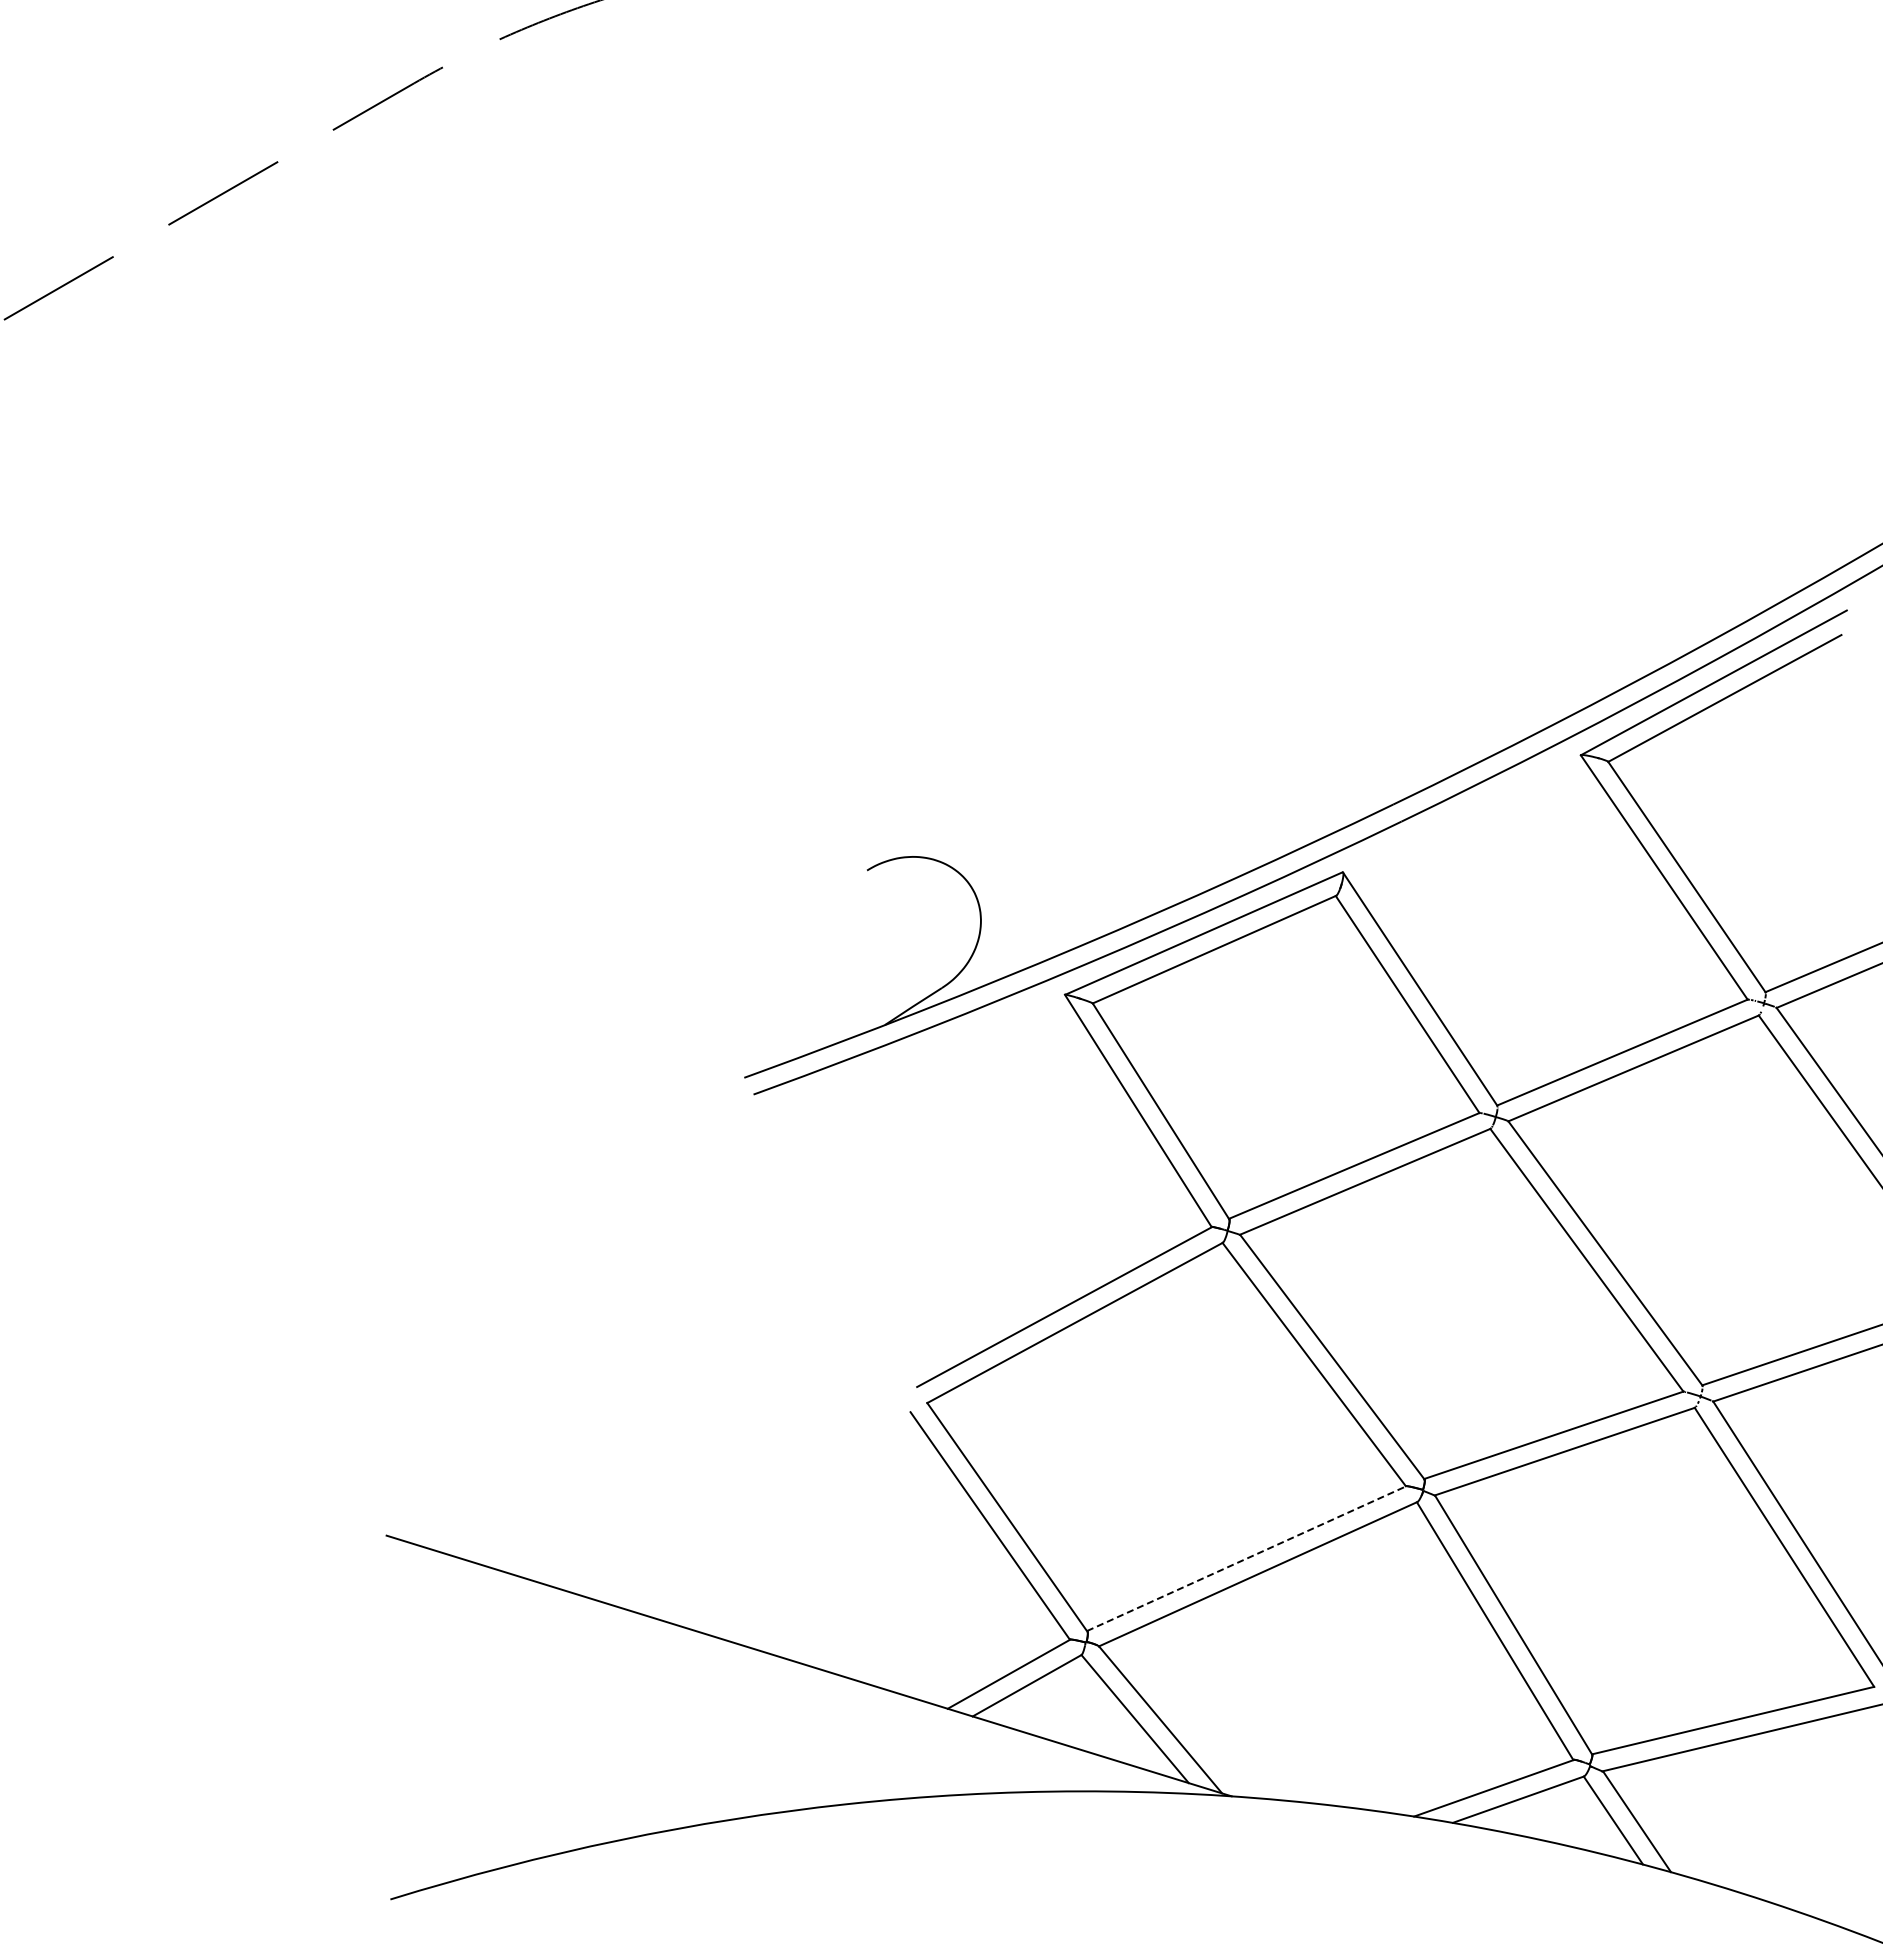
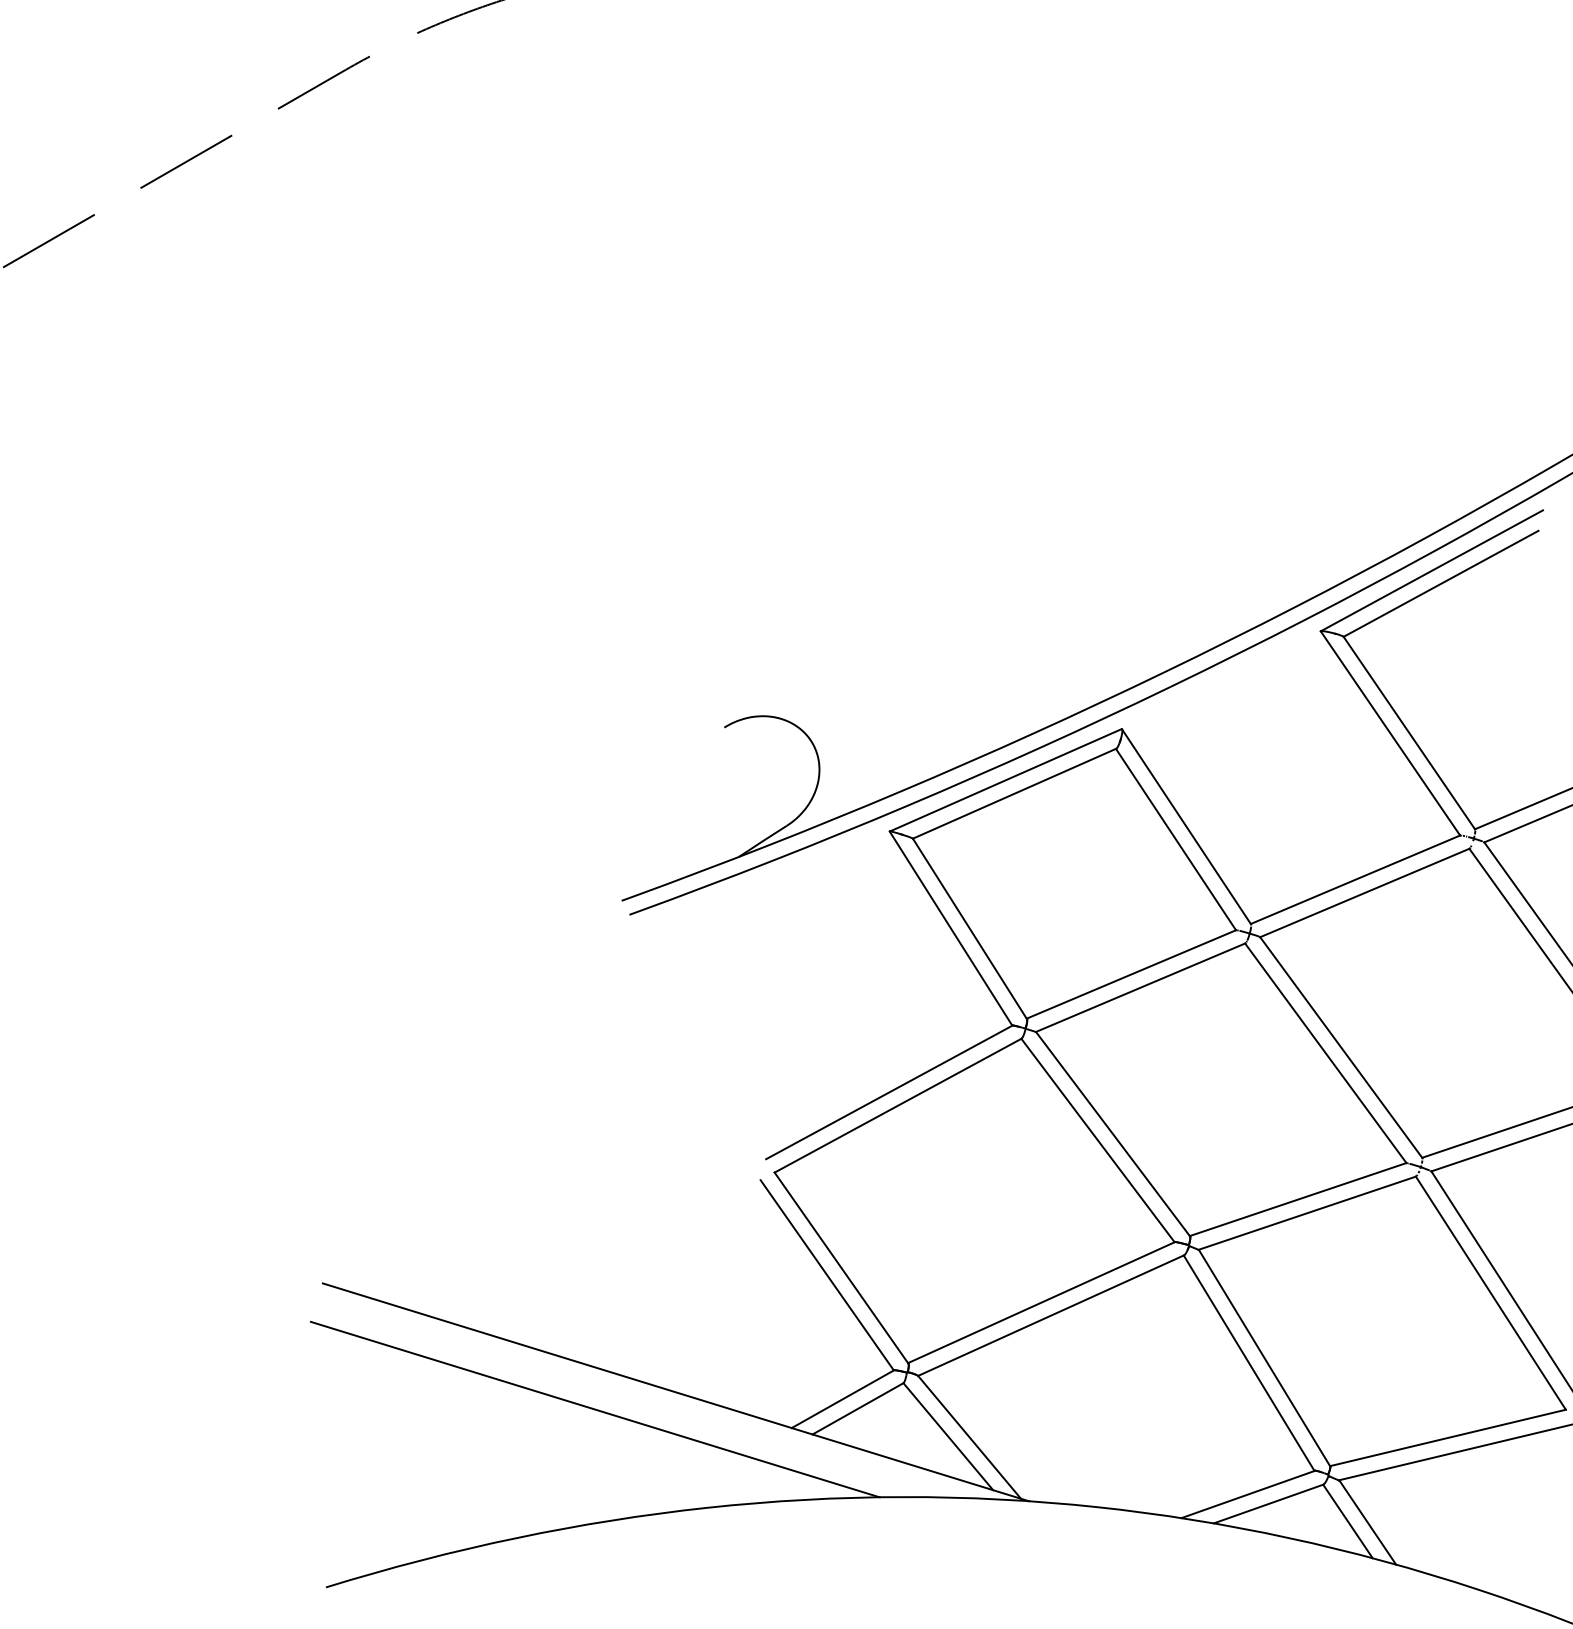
line: (1247, 1558) -> (1042, 1302), dashed -> solid
line: (712, 1686) -> (595, 1409), added

